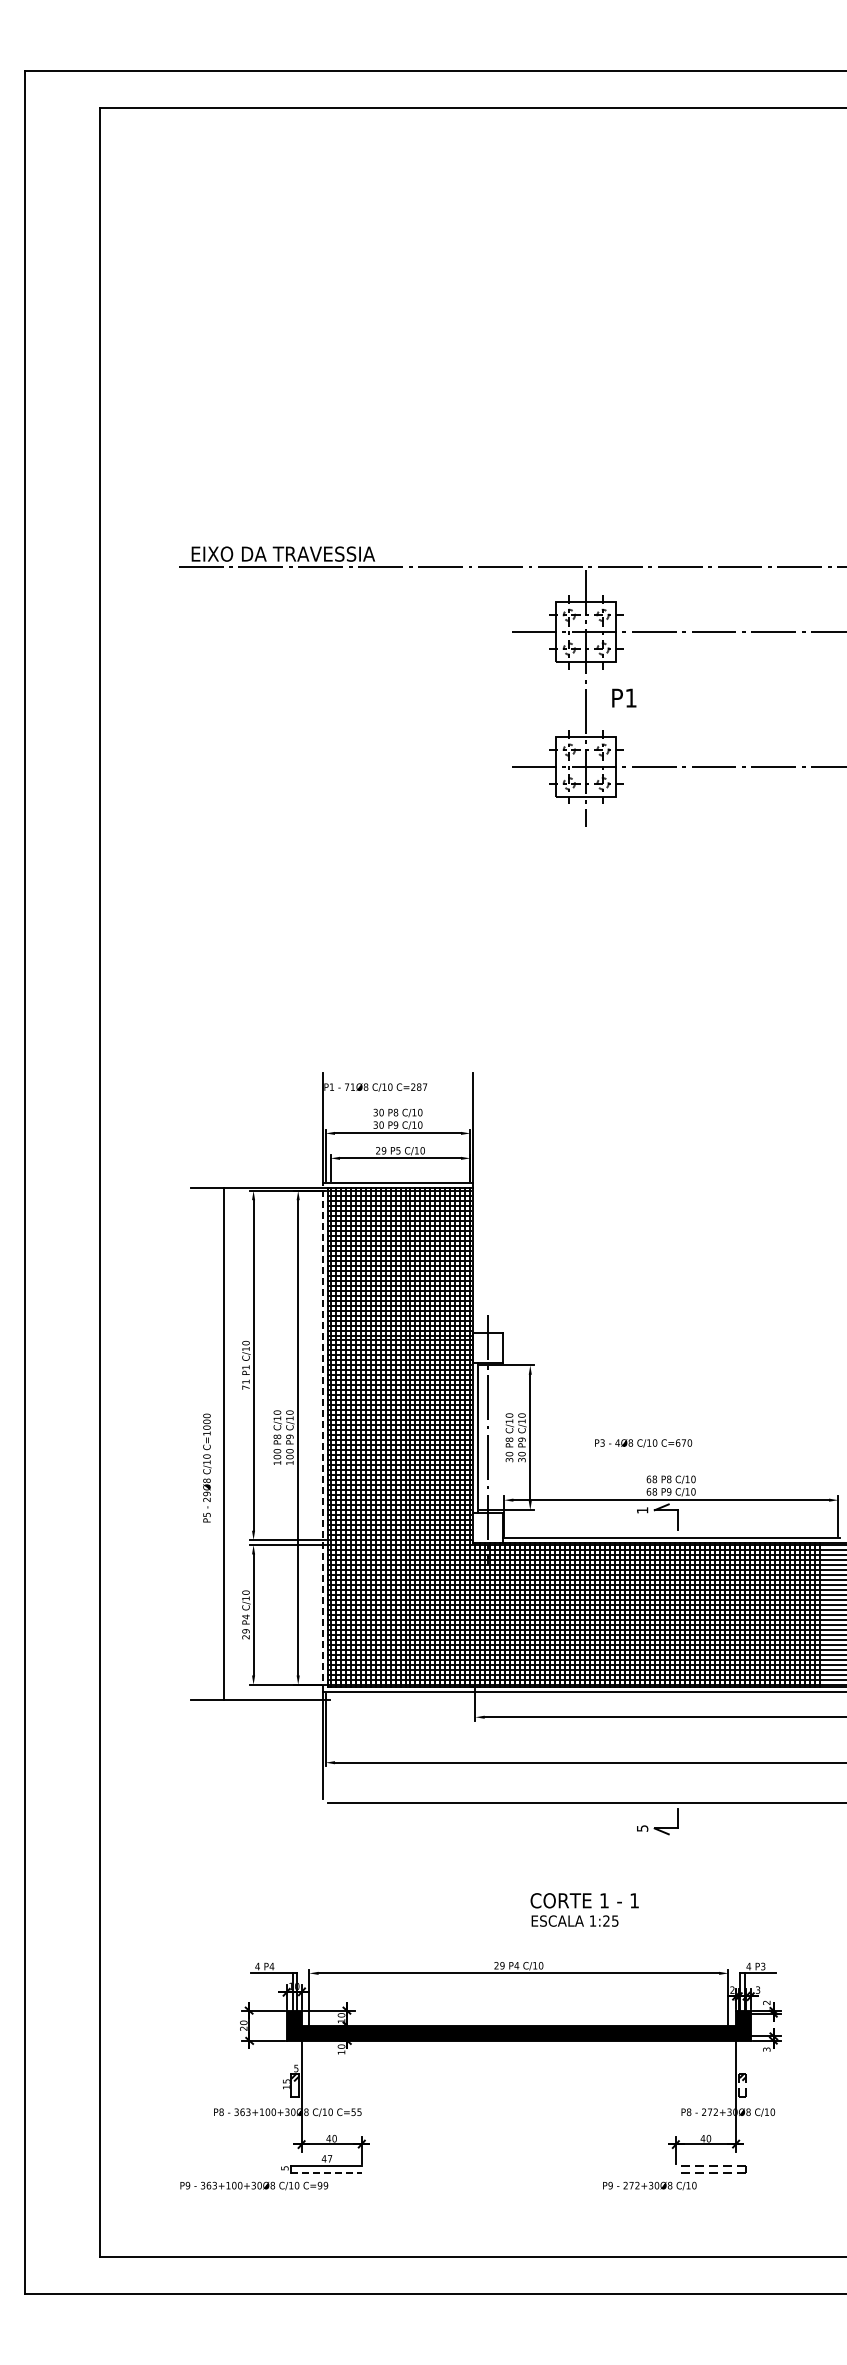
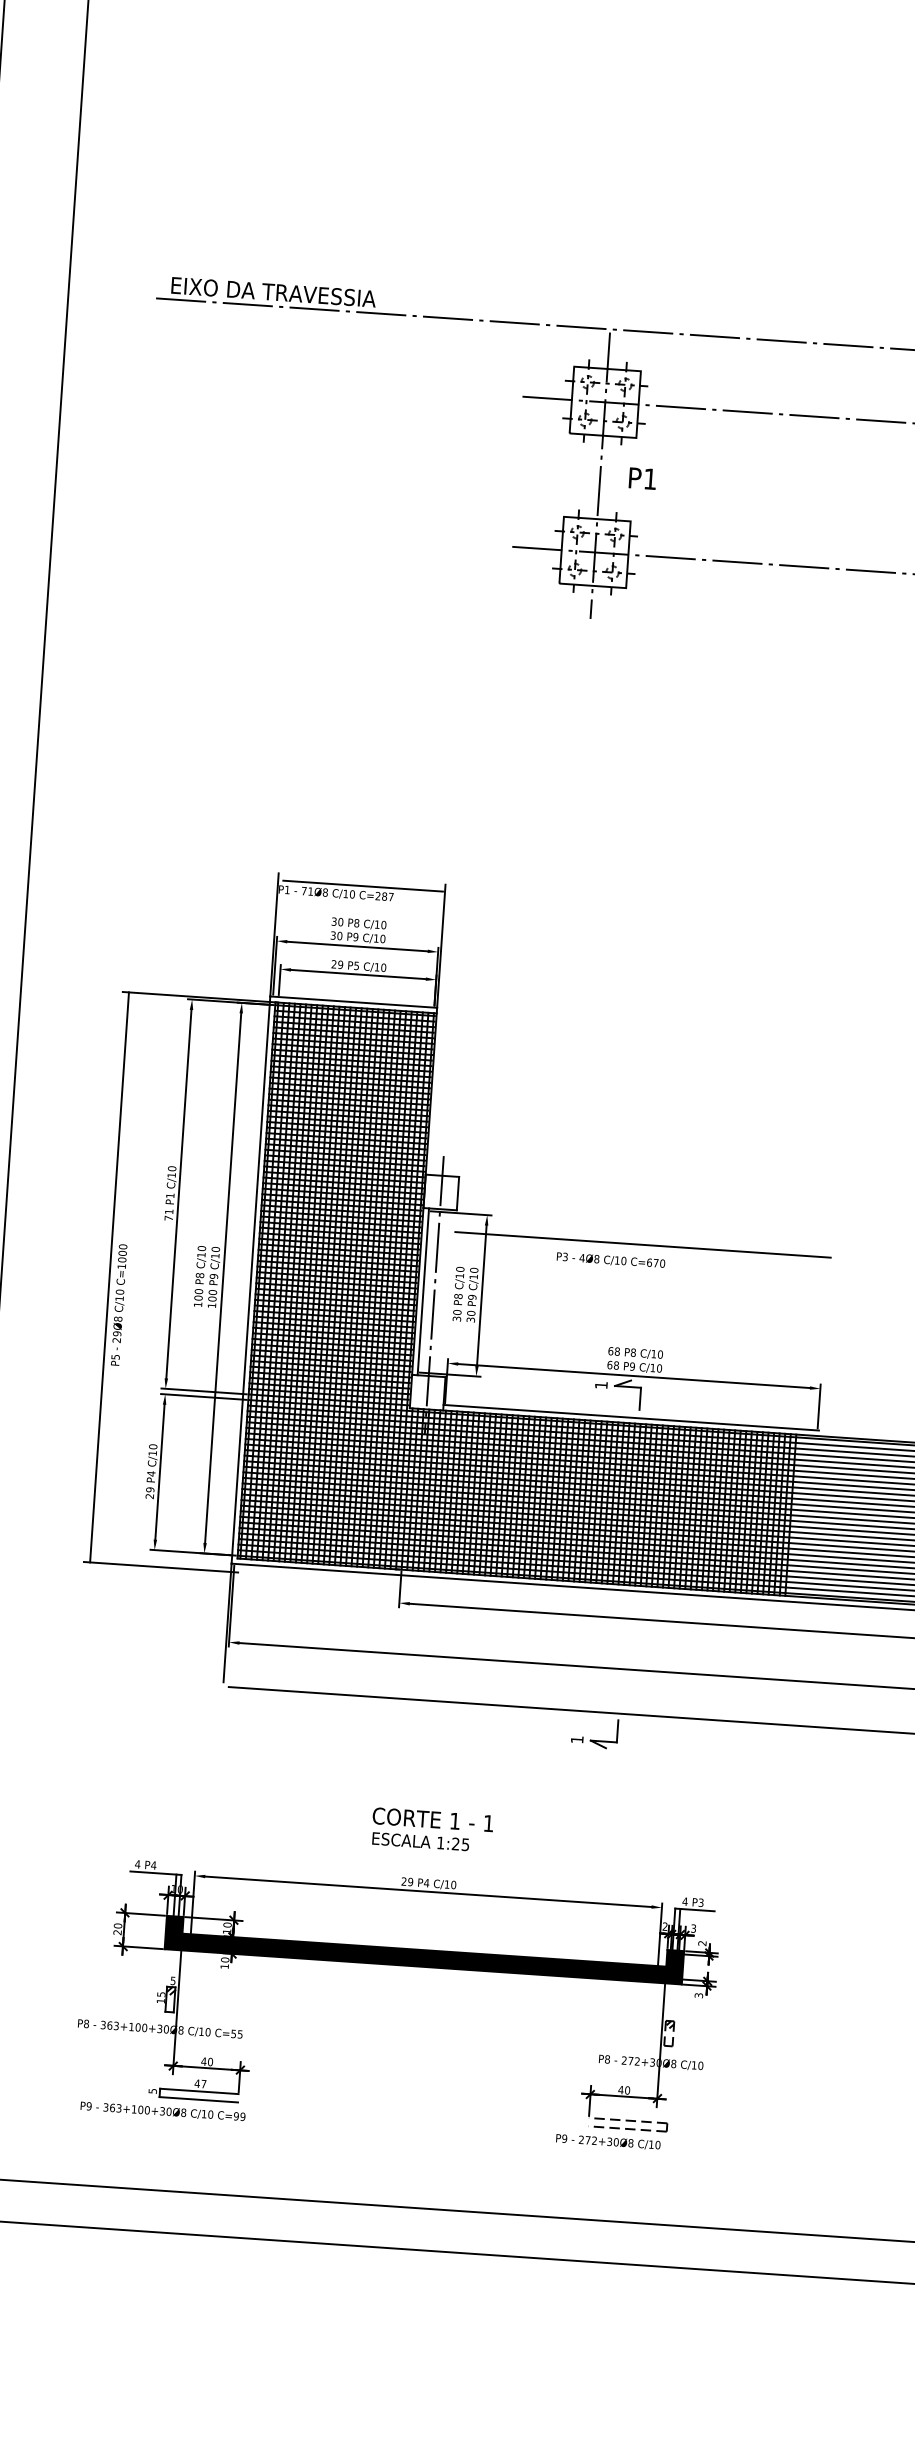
line: (398, 1079) -> (362, 886), added
line: (670, 1382) -> (642, 1244), added
line: (323, 1437) -> (251, 1279), dashed -> solid
line: (223, 1443) -> (109, 1276), moved
text: (643, 1443) -> (610, 1260), moved
text: (642, 1828) -> (577, 1739), 5 -> 1
text: (584, 1909) -> (432, 1829), moved
line: (326, 2173) -> (198, 2100), dashed -> solid
text: (254, 2185) -> (163, 2111), moved
text: (649, 2185) -> (607, 2141), moved

